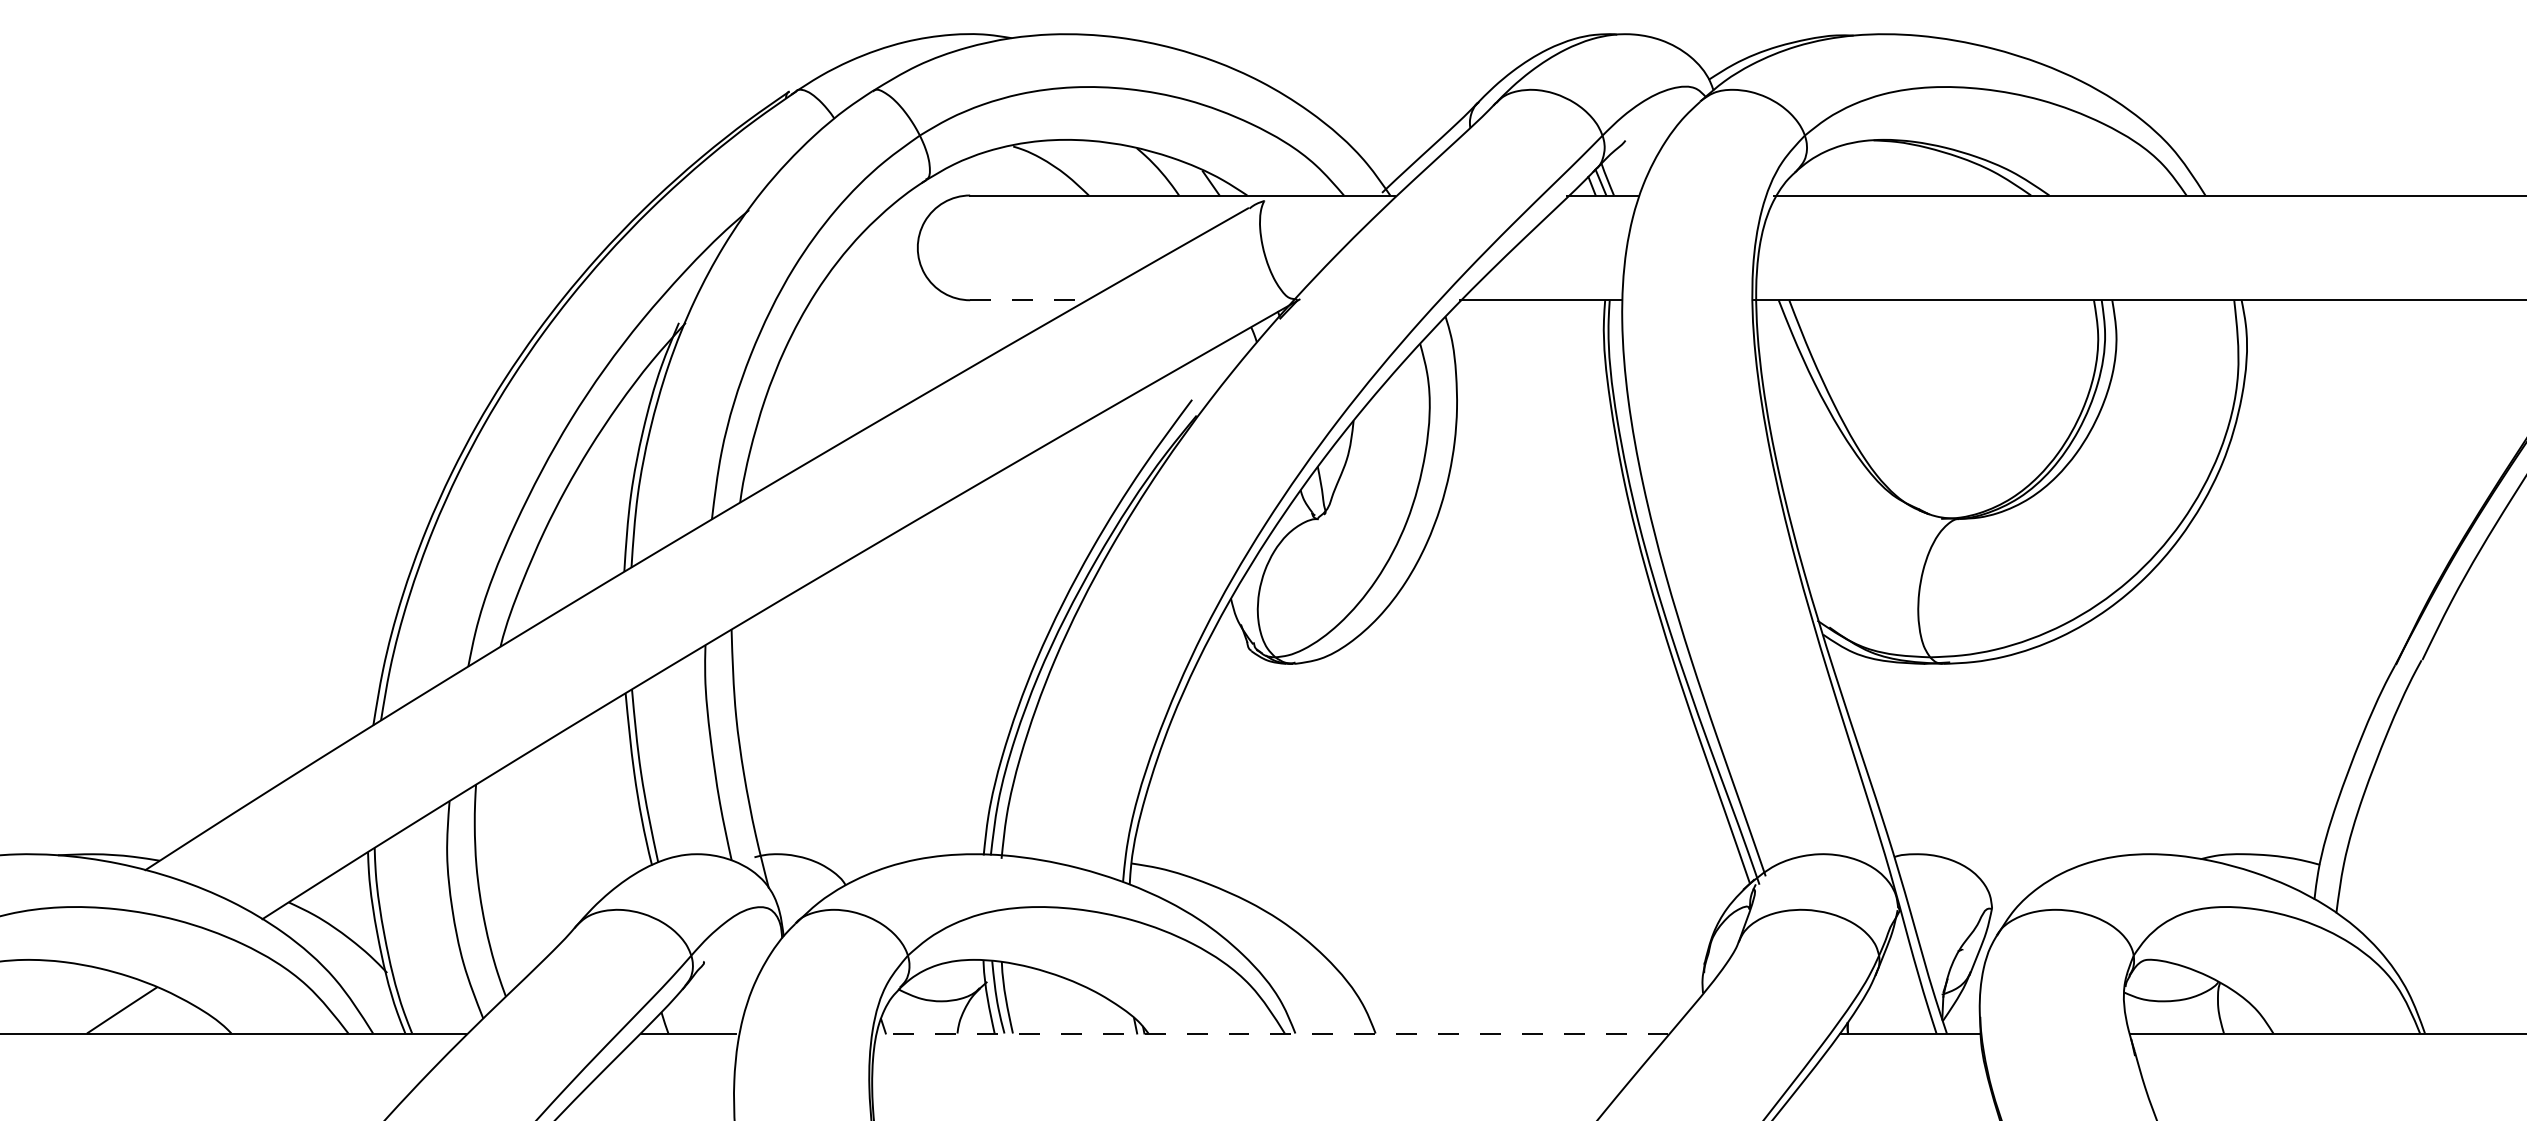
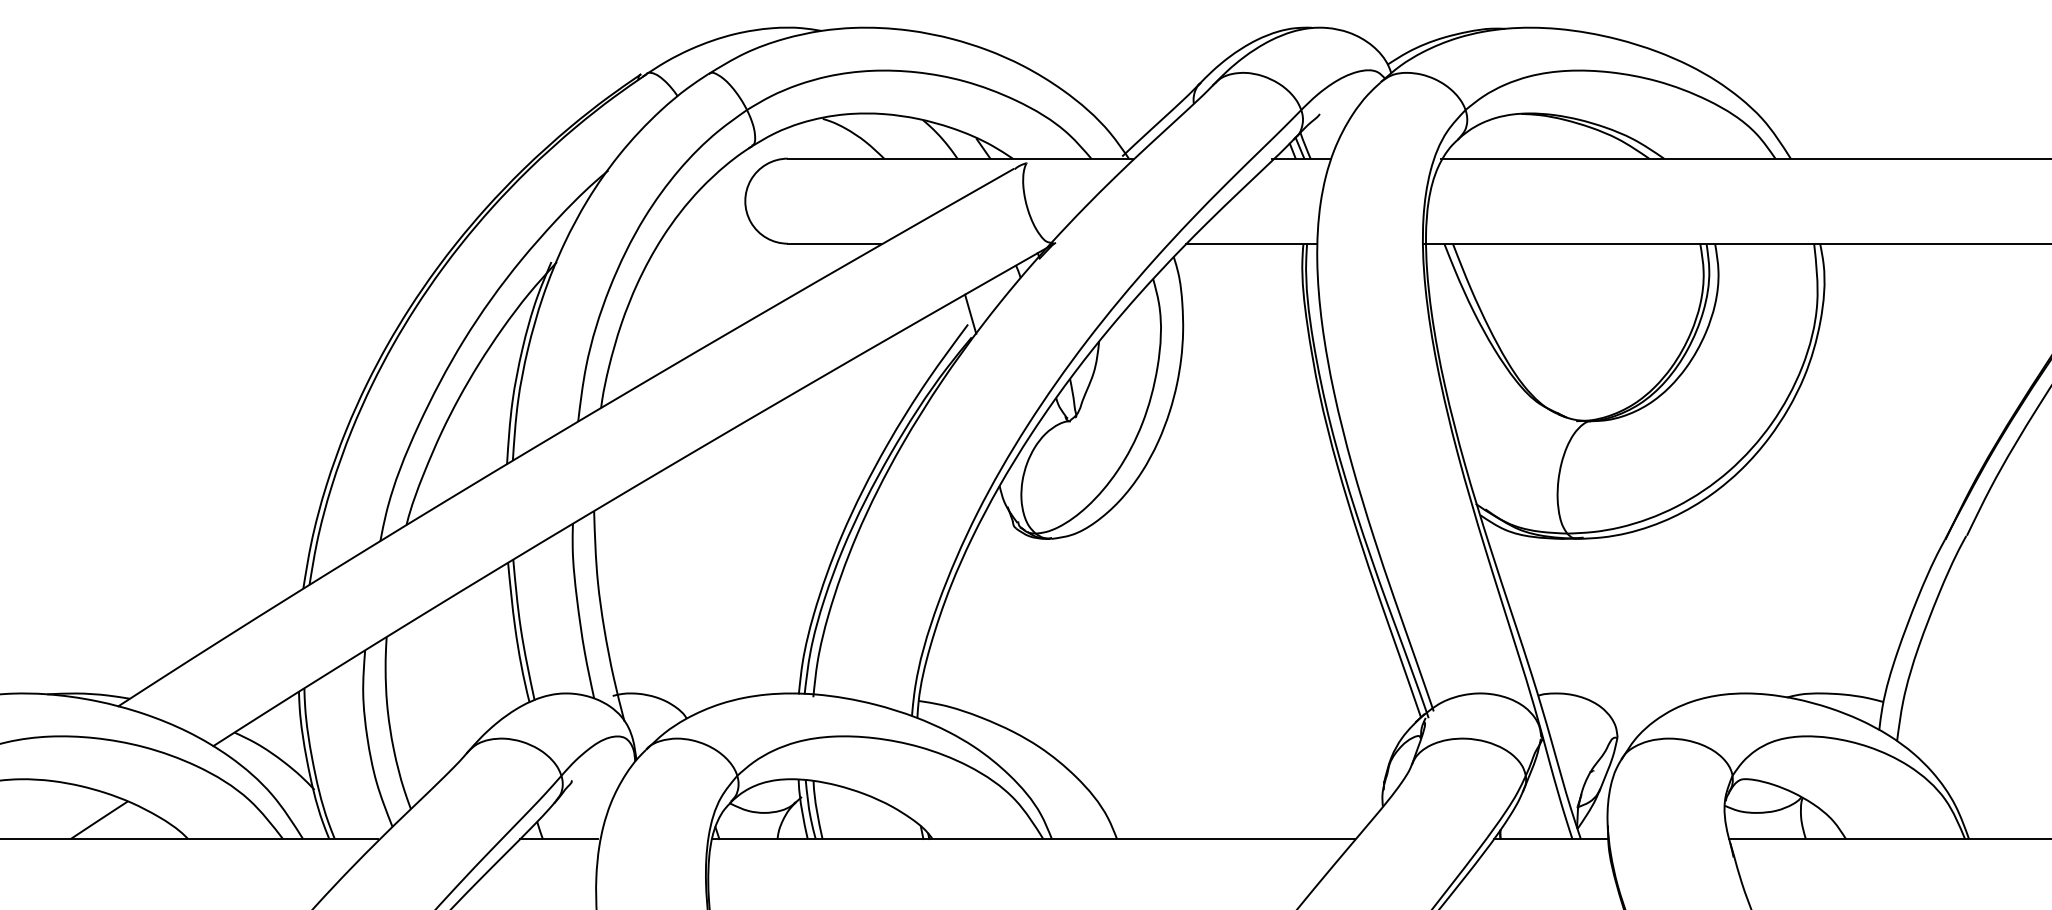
line: (1028, 300) -> (835, 243), dashed -> solid
line: (1195, 387) -> (970, 314), added
line: (1272, 1033) -> (1033, 839), dashed -> solid

